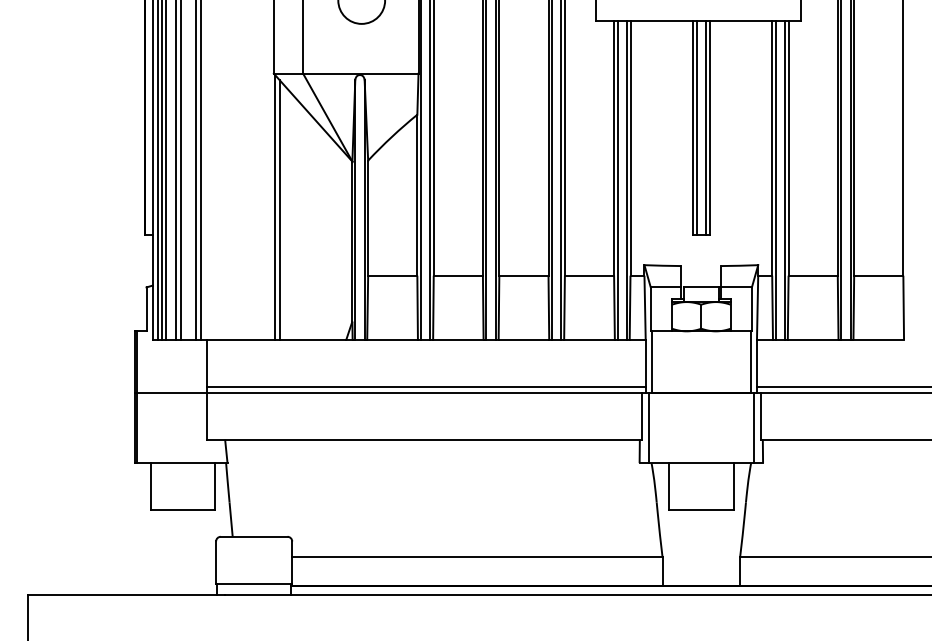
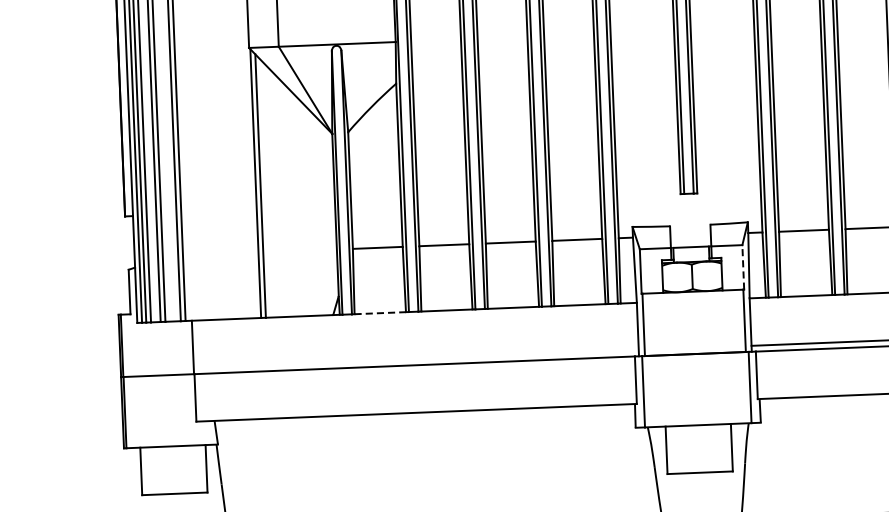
line: (751, 309) -> (742, 267), solid -> dashed
line: (393, 340) -> (381, 313), solid -> dashed
line: (425, 386) -> (415, 358), removed

